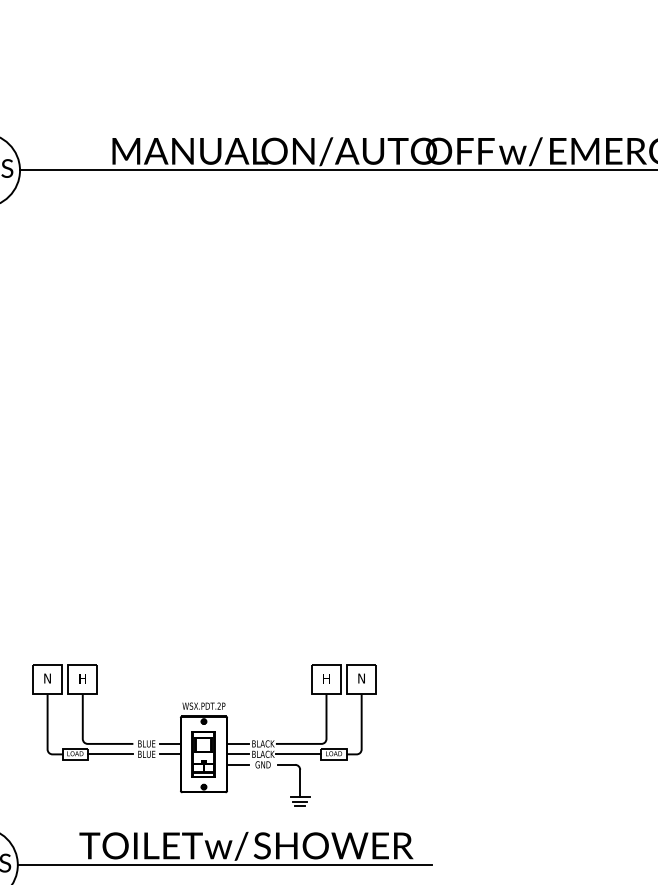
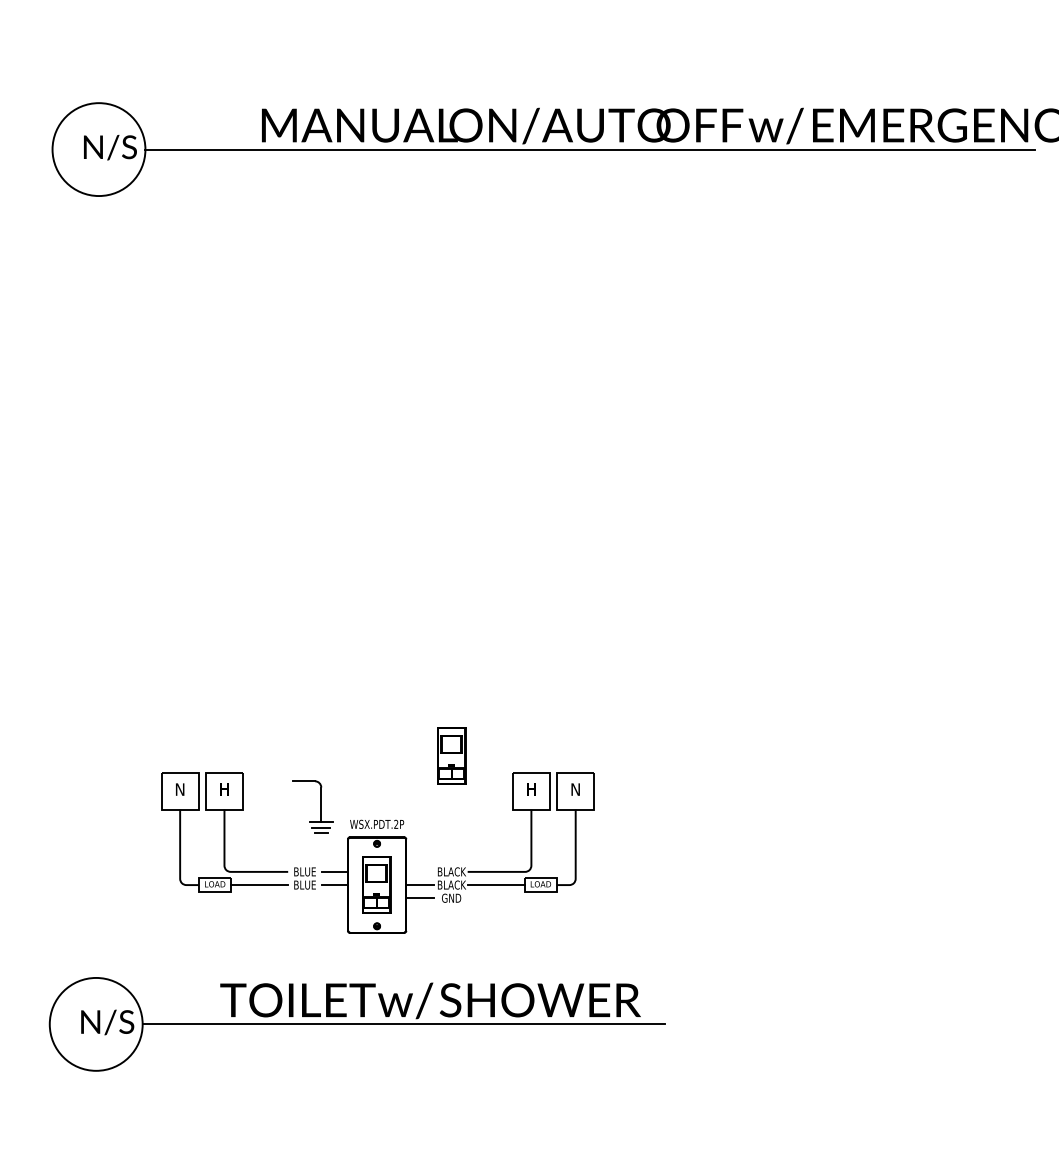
part: (263, 651) -> (451, 755), added
line: (238, 743) -> (420, 871), removed
part: (299, 784) -> (320, 806), moved

